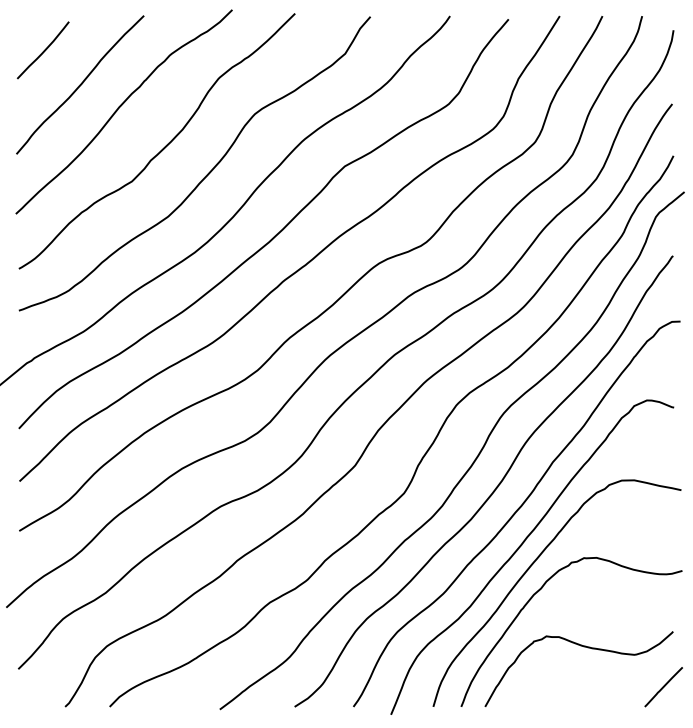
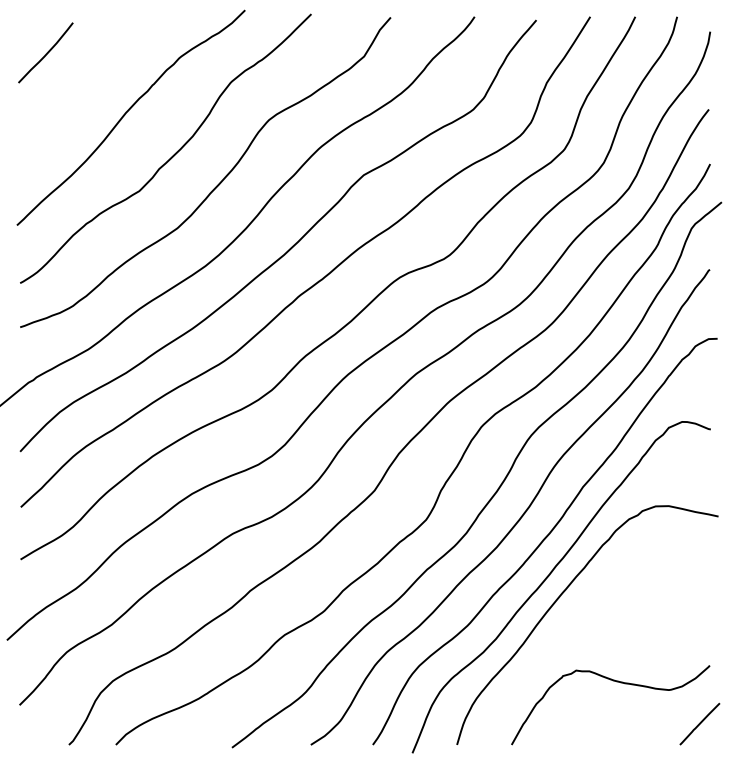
curve: (79, 85) -> (84, 89), removed
curve: (533, 597) -> (562, 629), removed

